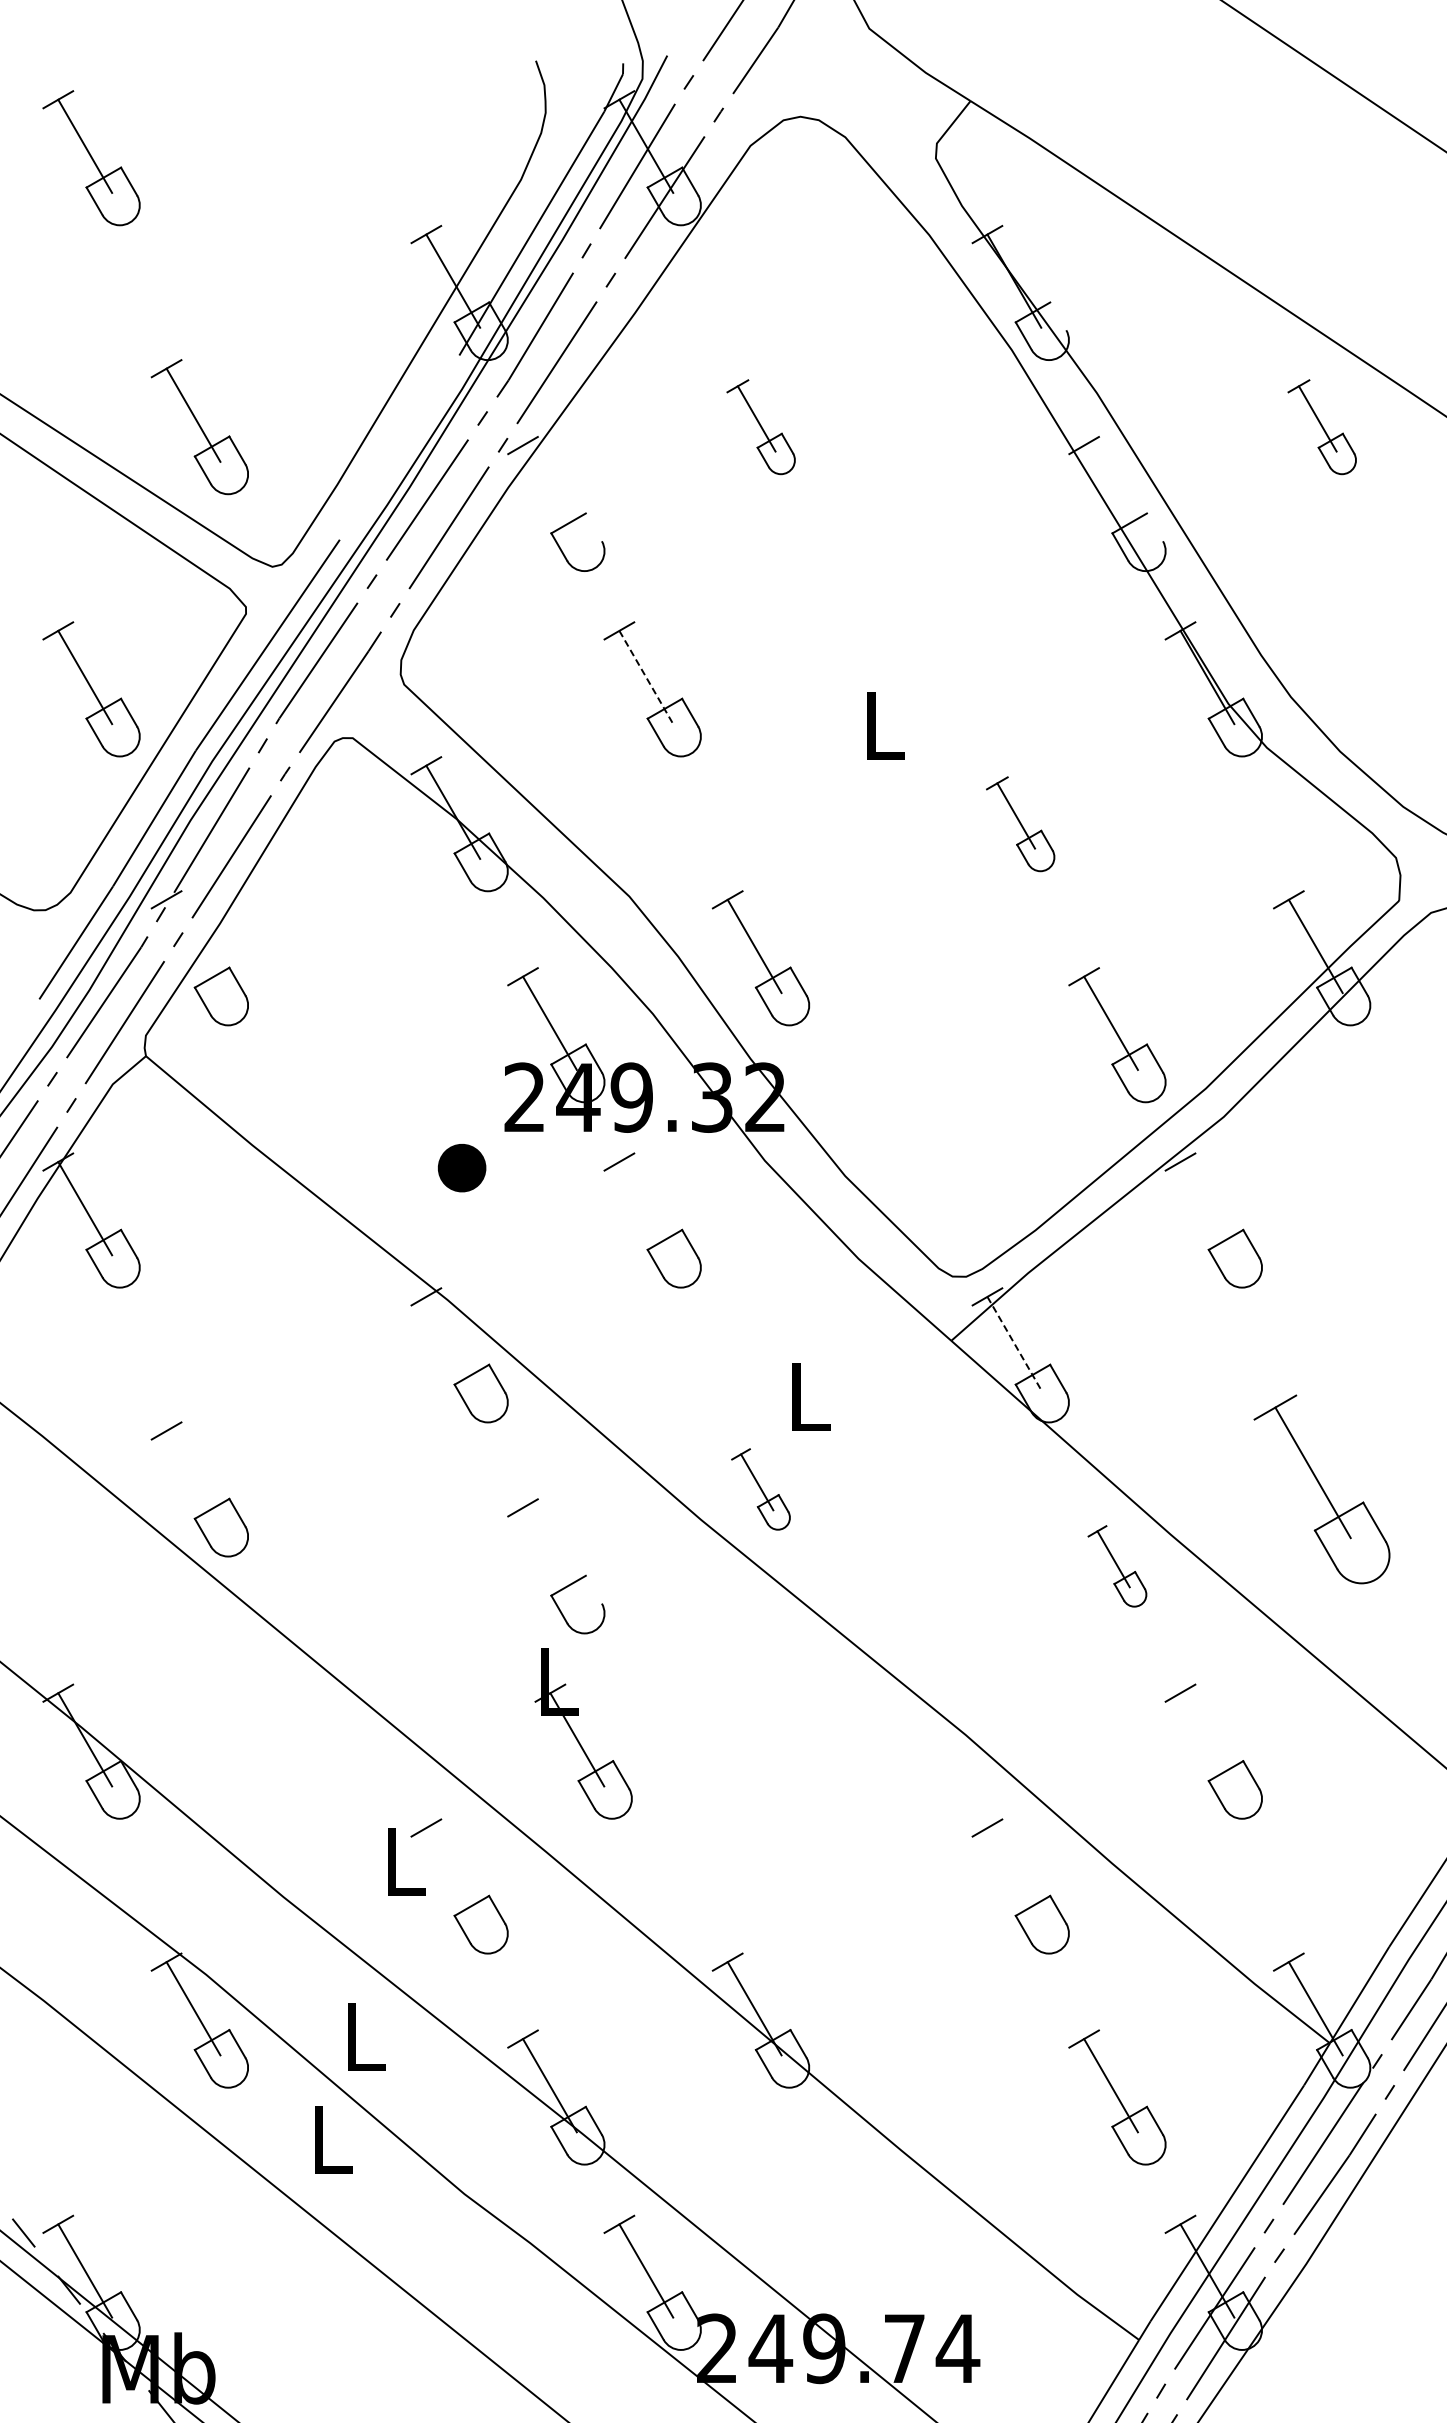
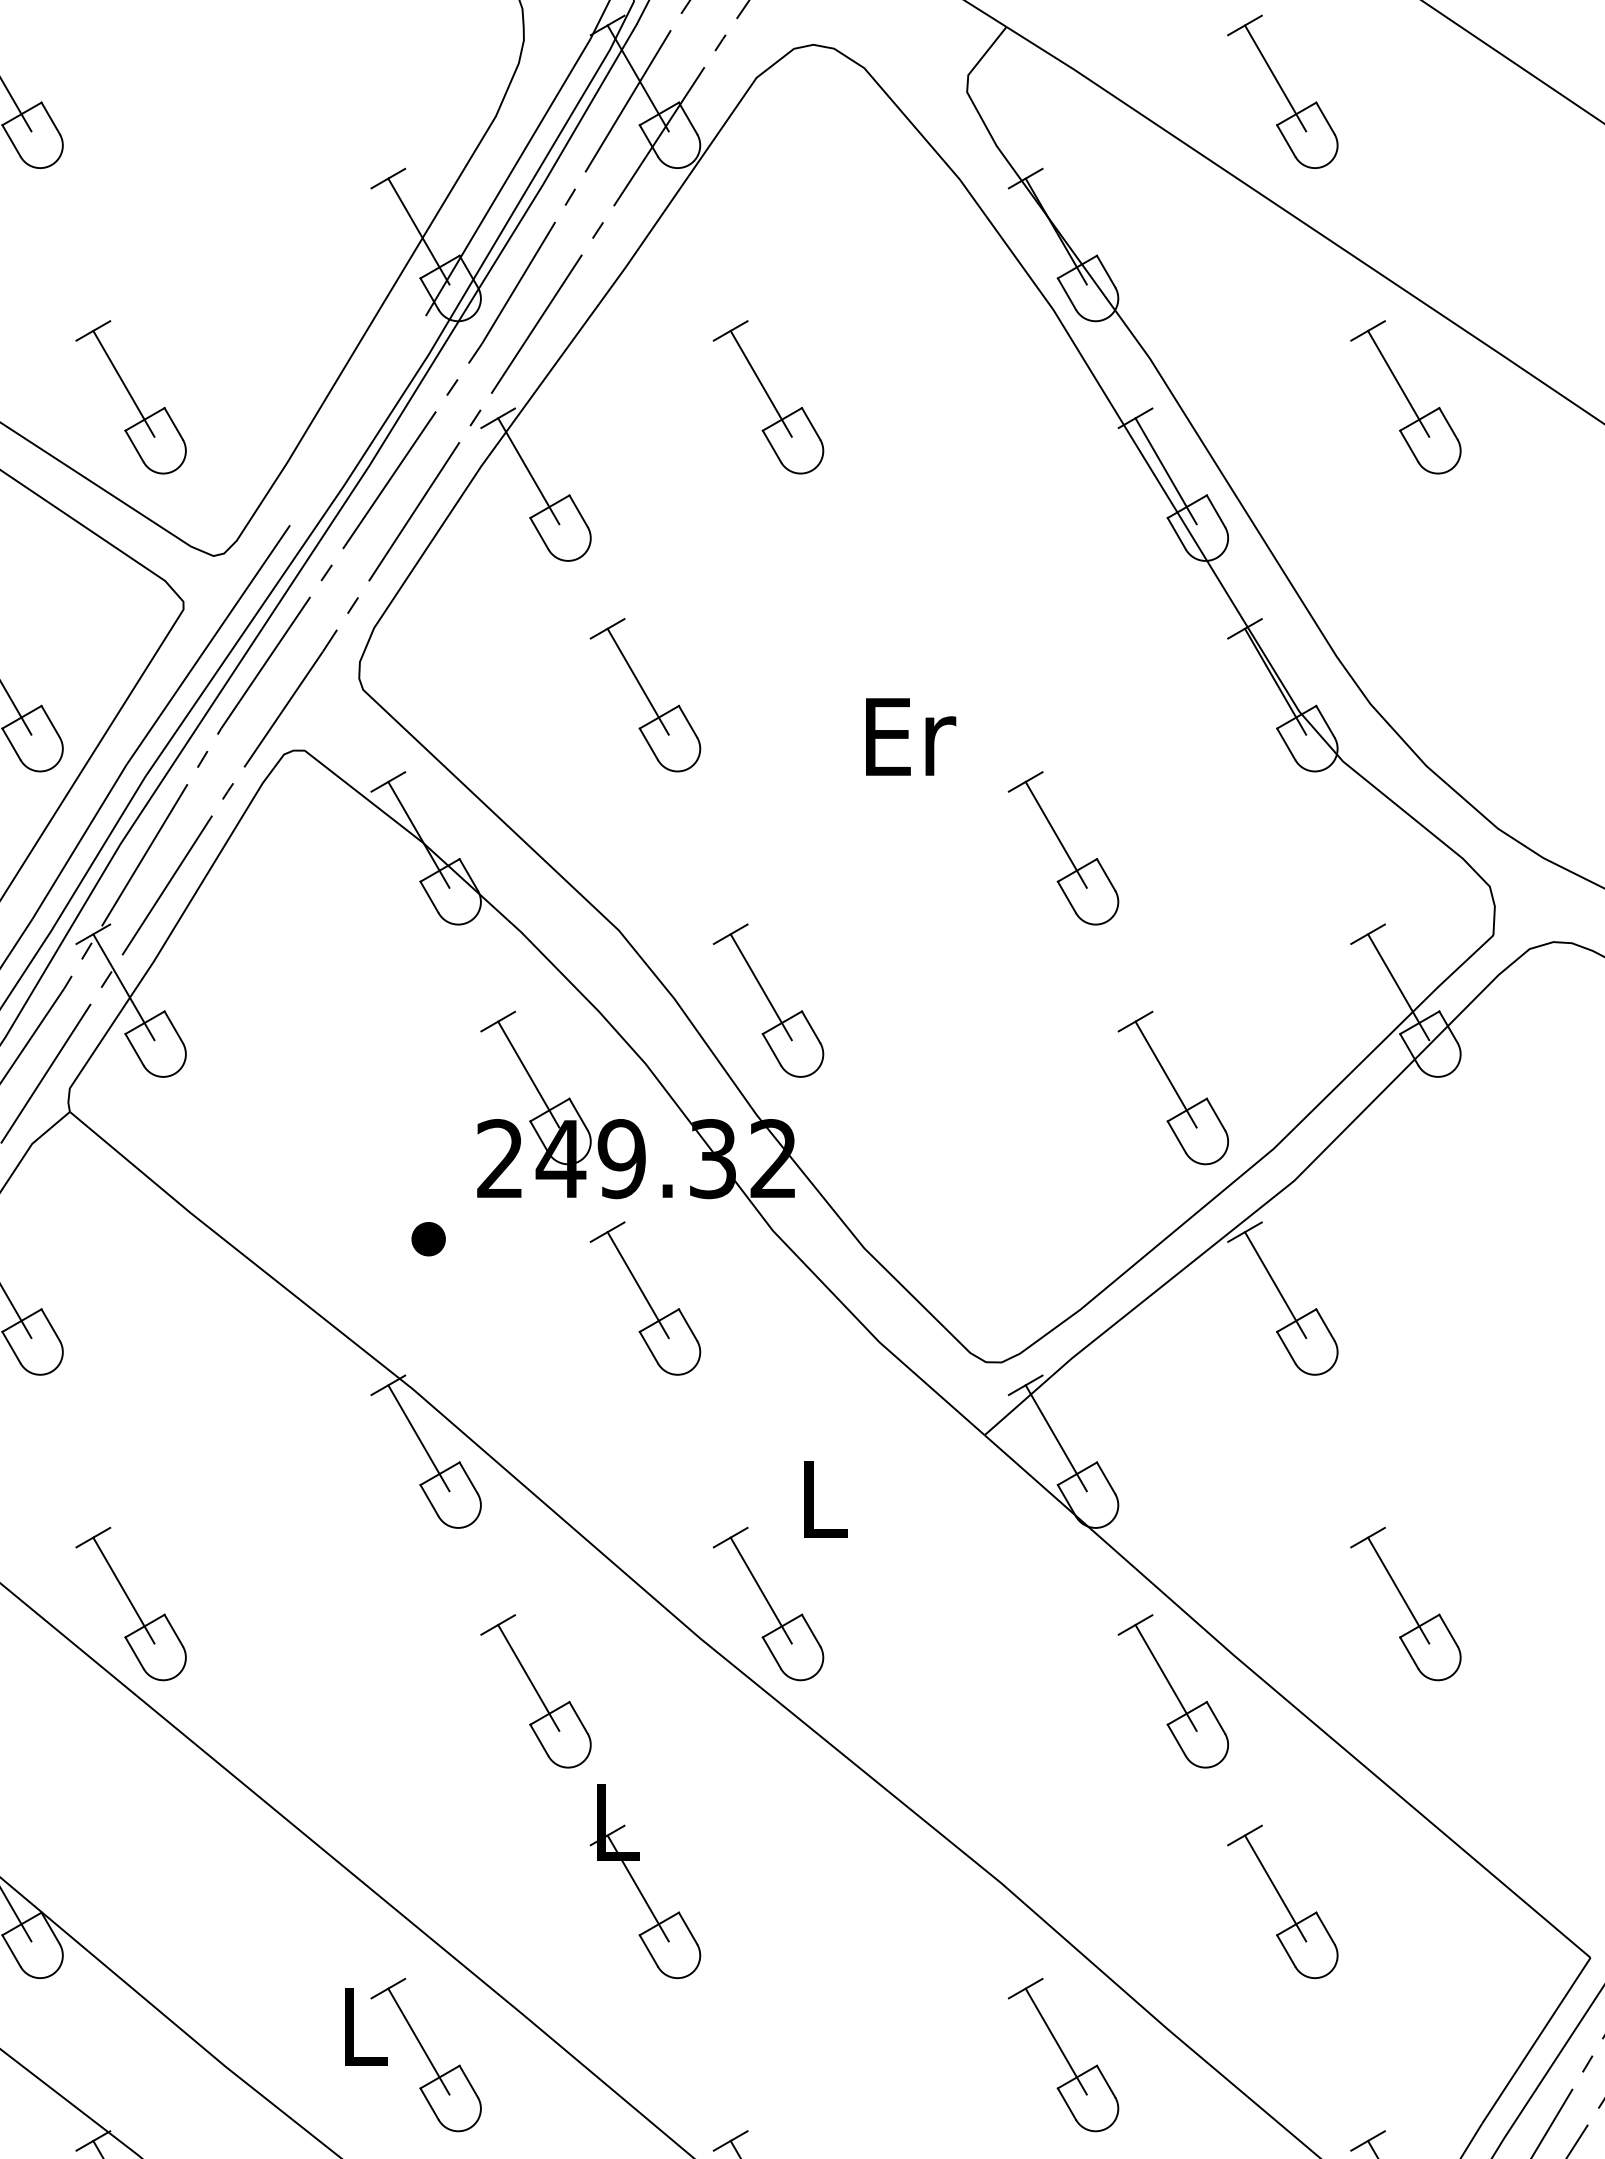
part: (1213, 158) -> (1282, 92), added
line: (1058, 316) -> (1106, 271), added
part: (761, 427) -> (769, 397), size x1.43
part: (1322, 427) -> (1406, 397), size x1.43
line: (549, 491) -> (528, 470), added
line: (1110, 491) -> (1165, 470), added
line: (593, 527) -> (578, 511), added
line: (1154, 527) -> (1215, 511), added
line: (646, 677) -> (638, 681), dashed -> solid
text: (886, 726) -> (911, 737), L -> Er
part: (1020, 824) -> (1063, 848), size x1.43
line: (193, 946) -> (123, 987), added
part: (461, 1168) -> (428, 1239), size x0.62
line: (646, 1208) -> (638, 1284), added
line: (1207, 1208) -> (1275, 1284), added
line: (453, 1343) -> (419, 1438), added
line: (1014, 1343) -> (1056, 1438), dashed -> solid
line: (193, 1477) -> (123, 1590), added
part: (760, 1489) -> (767, 1604), size x1.67
part: (1322, 1489) -> (1406, 1604), size x0.71
line: (549, 1554) -> (528, 1677), added
part: (1117, 1566) -> (1173, 1691), size x1.67
line: (593, 1589) -> (578, 1717), added
part: (577, 1737) -> (638, 1885), moved
line: (1207, 1739) -> (1275, 1888), added
line: (453, 1874) -> (419, 2041), added
line: (1014, 1874) -> (1056, 2041), added

